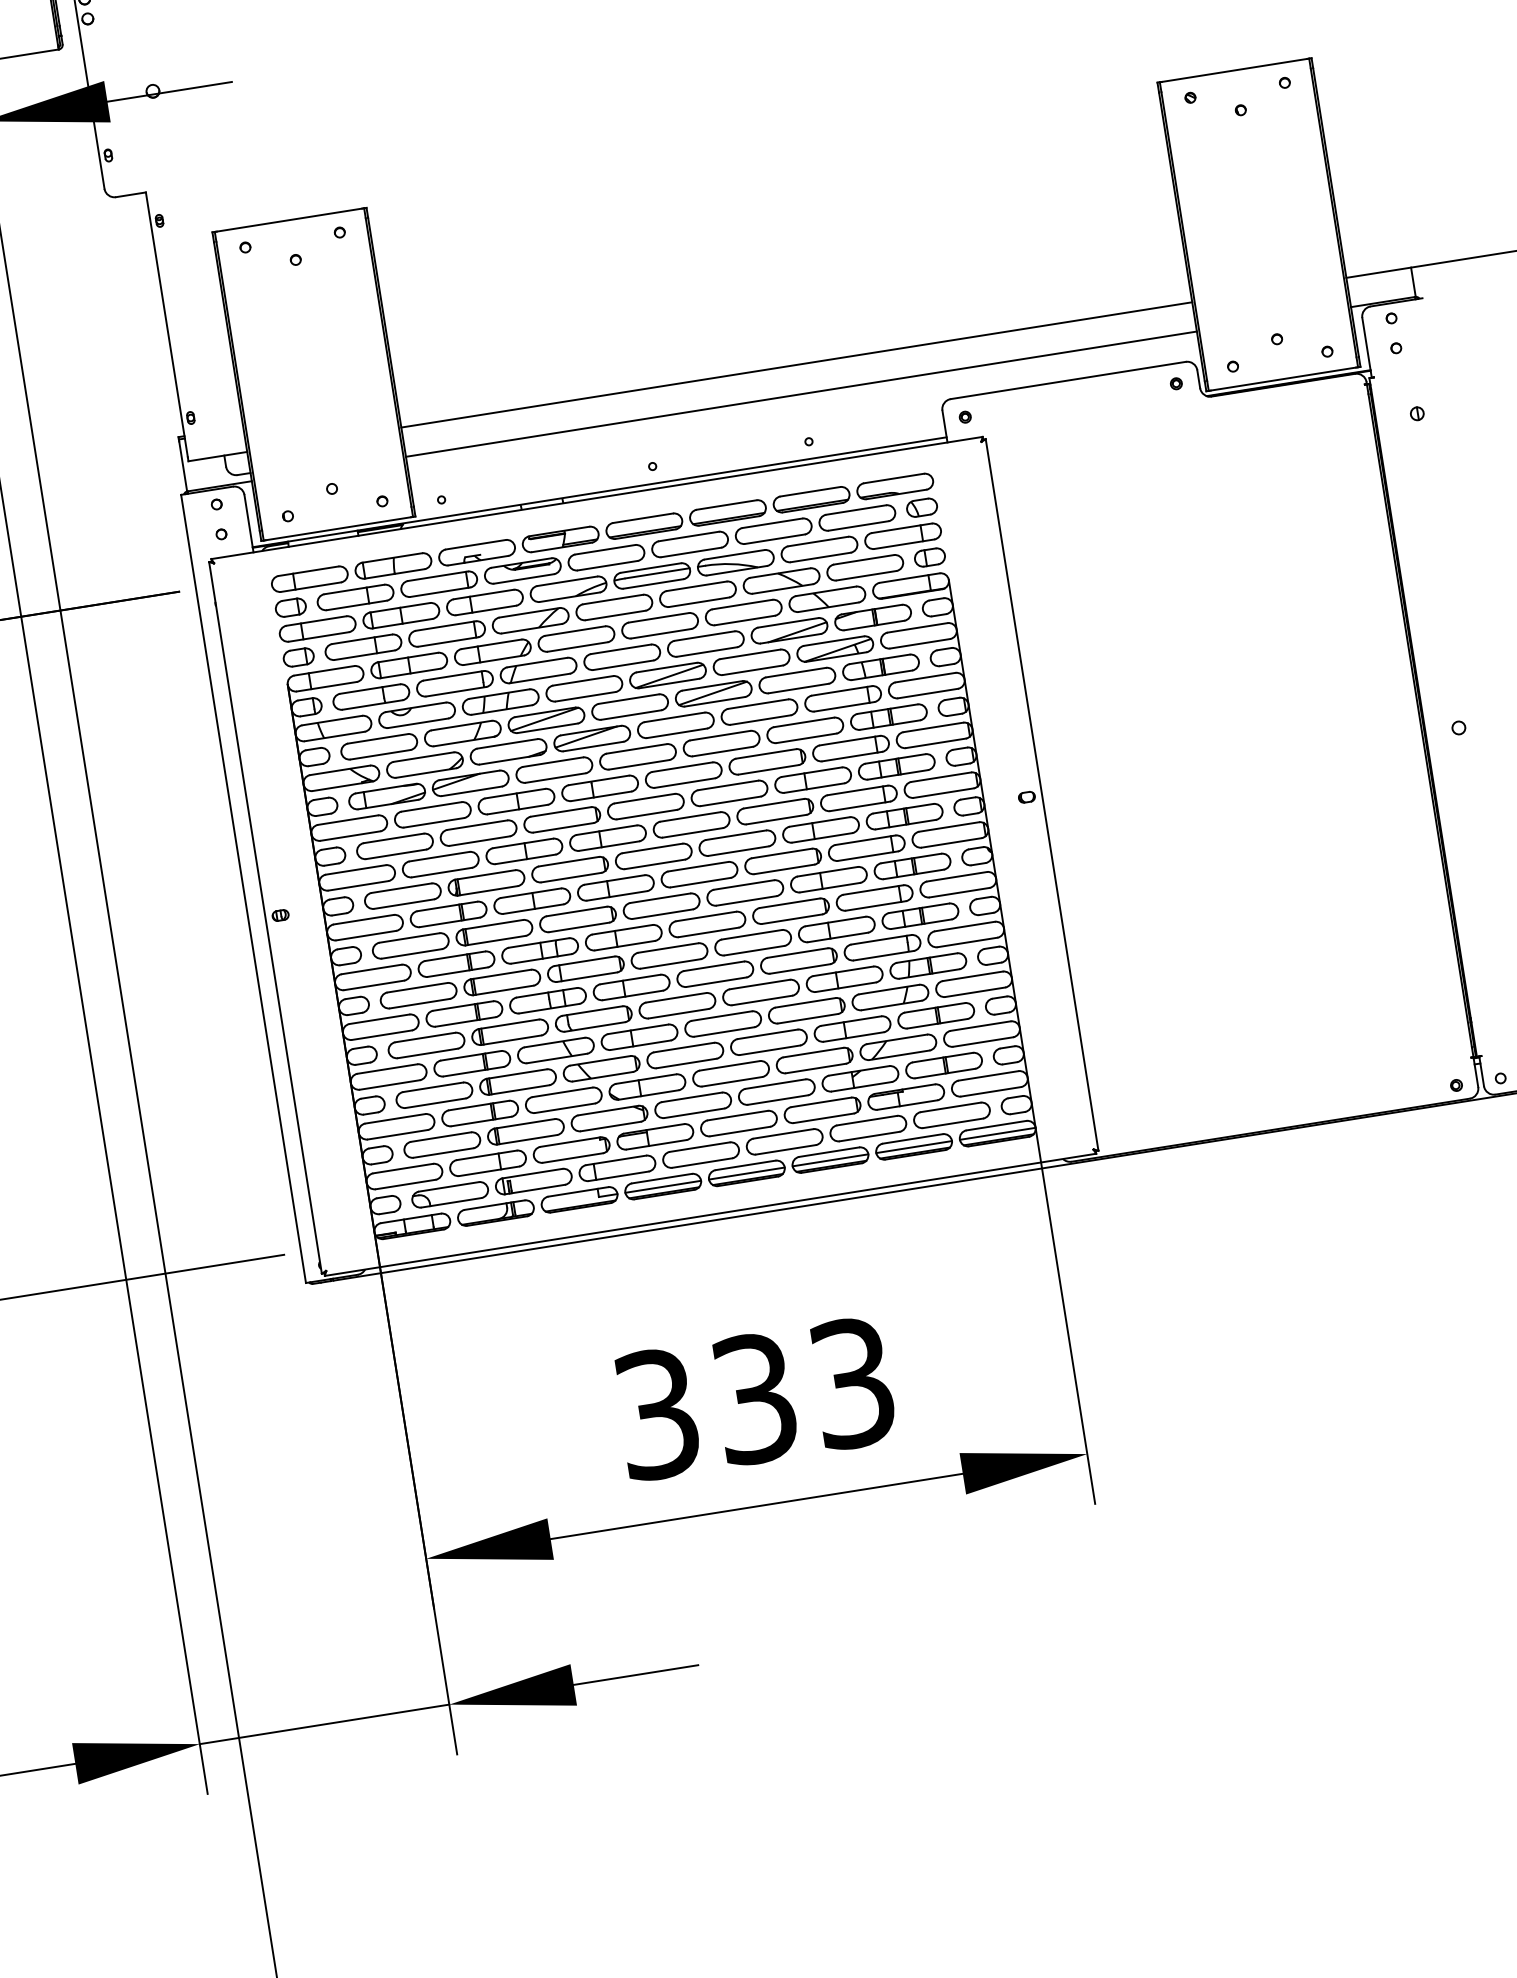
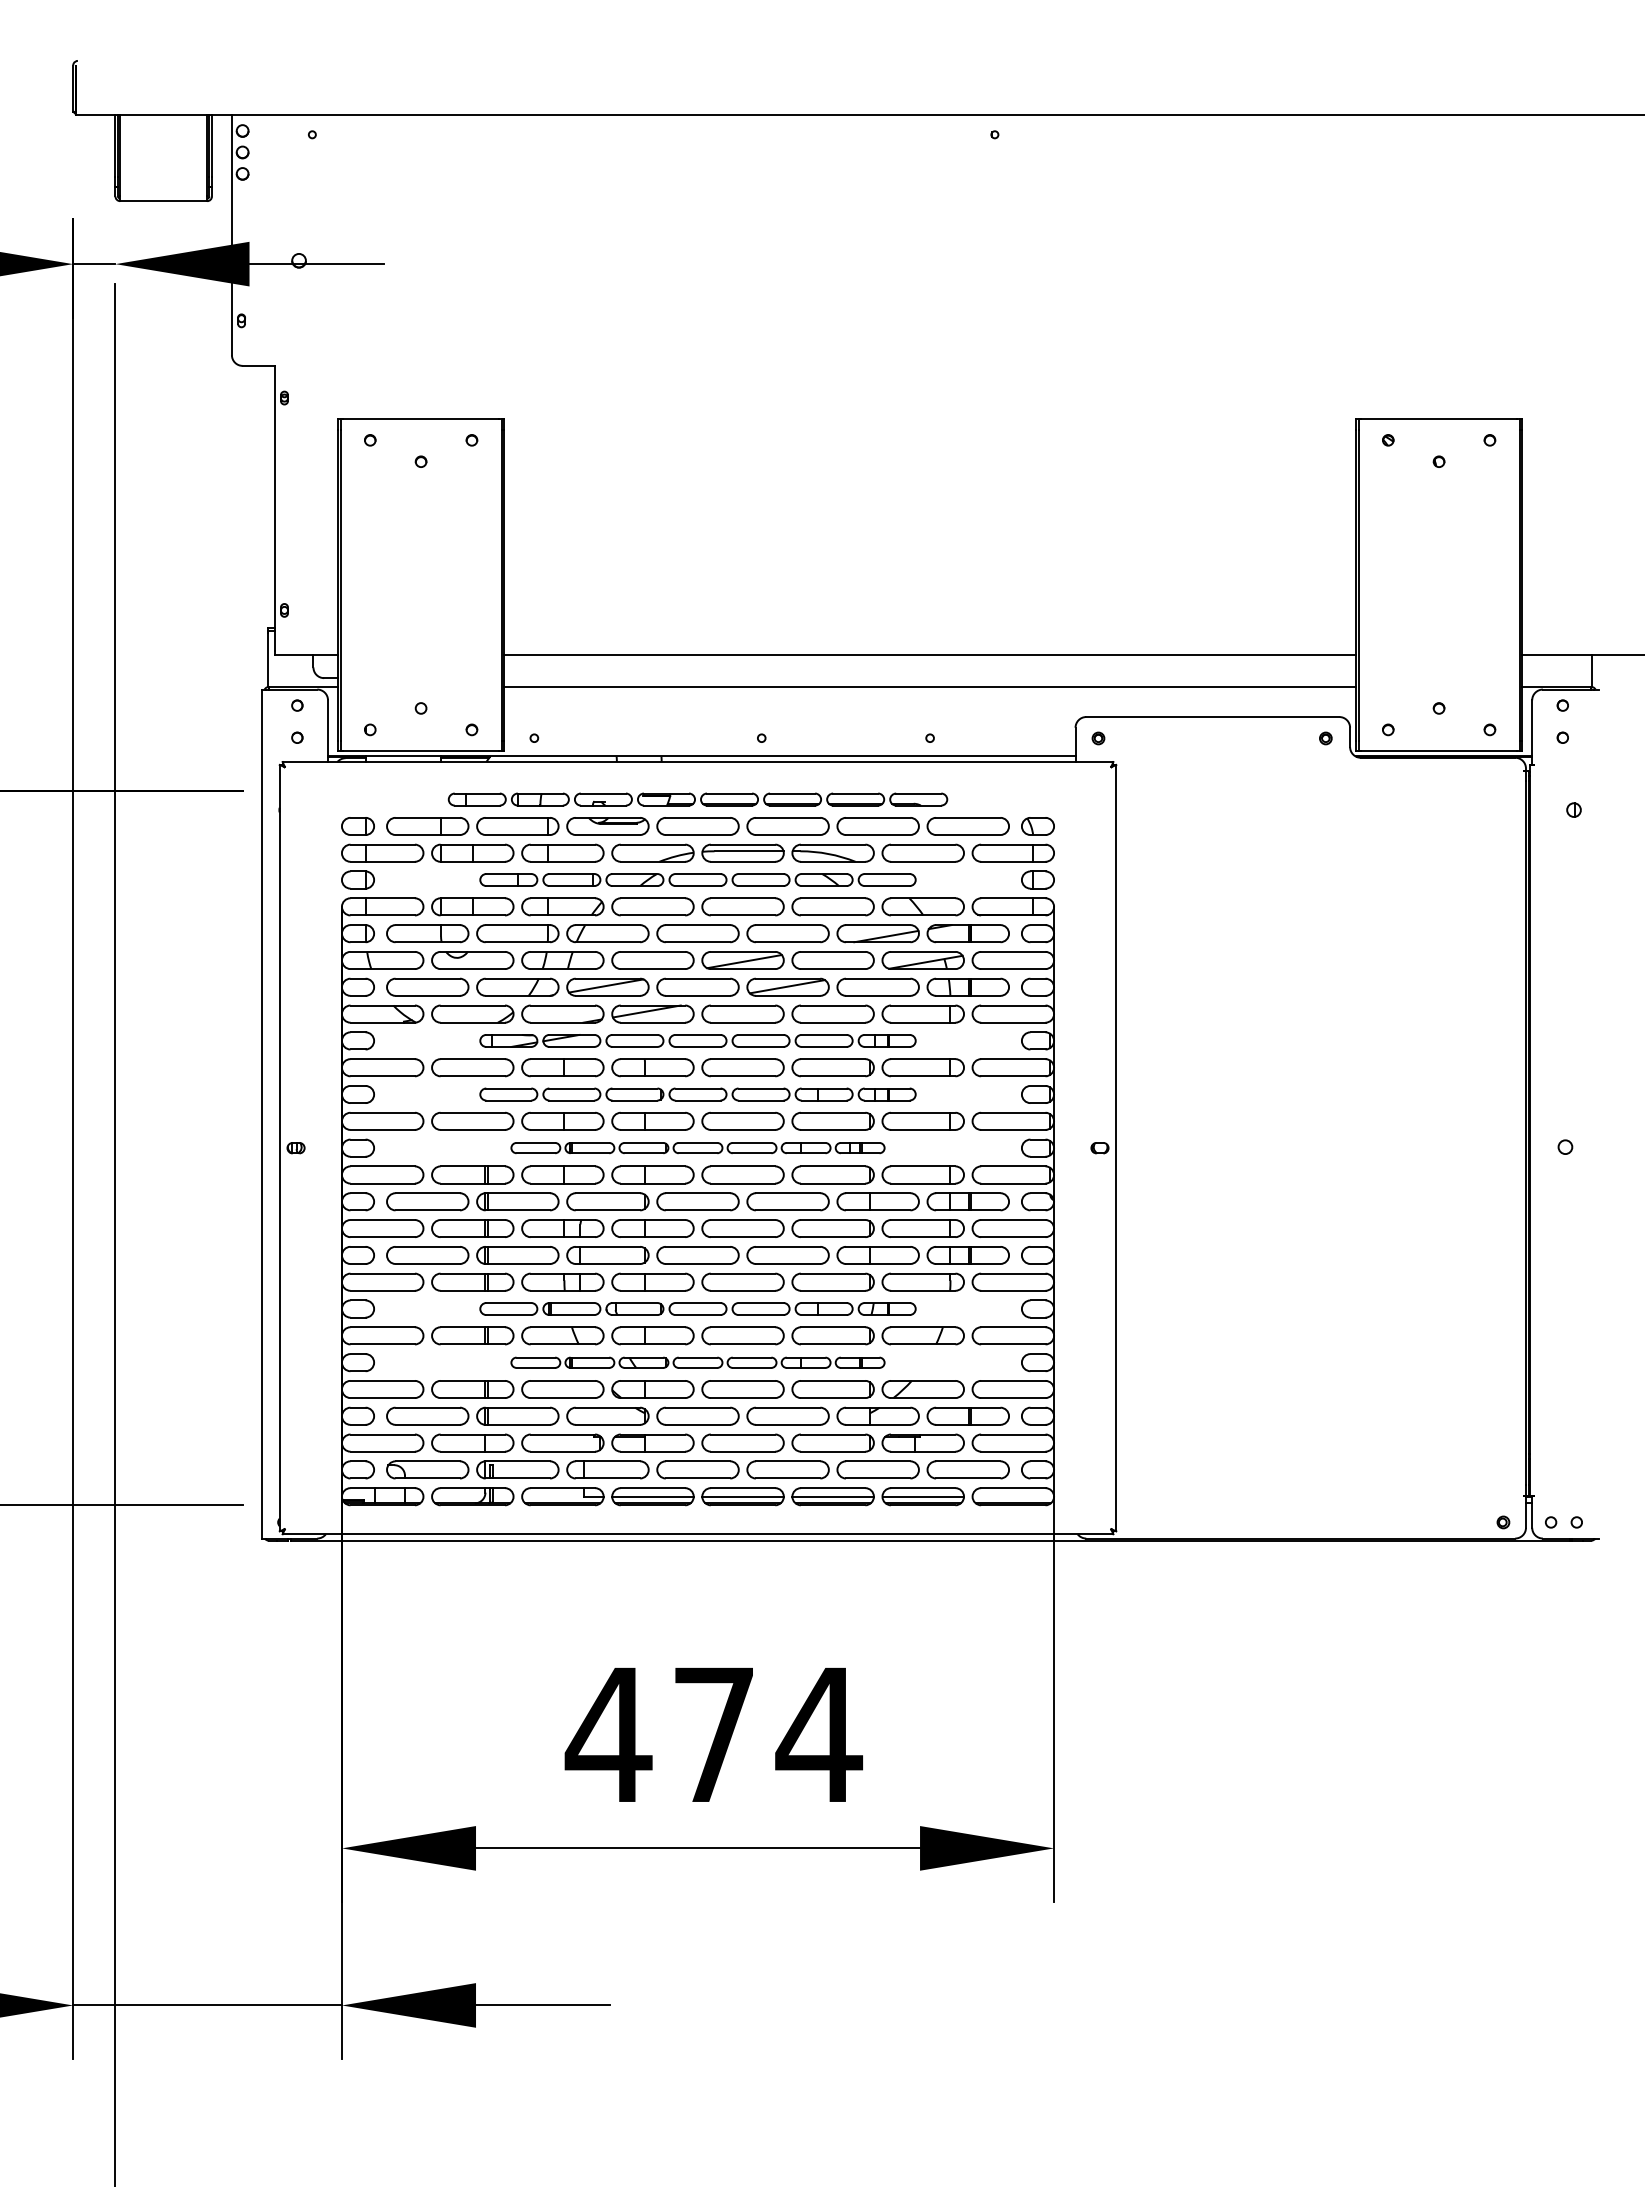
part: (602, 532) -> (697, 799), size x0.7
part: (613, 607) -> (697, 879), size x0.7
part: (637, 756) -> (697, 1040), size x0.7
part: (645, 806) -> (697, 1094), size x0.7
part: (653, 855) -> (697, 1147), size x0.6
part: (676, 1005) -> (697, 1308), size x0.7
part: (684, 1055) -> (697, 1362), size x0.6
line: (997, 1133) -> (1013, 1496), removed
text: (754, 1398) -> (713, 1734), 333 -> 474

